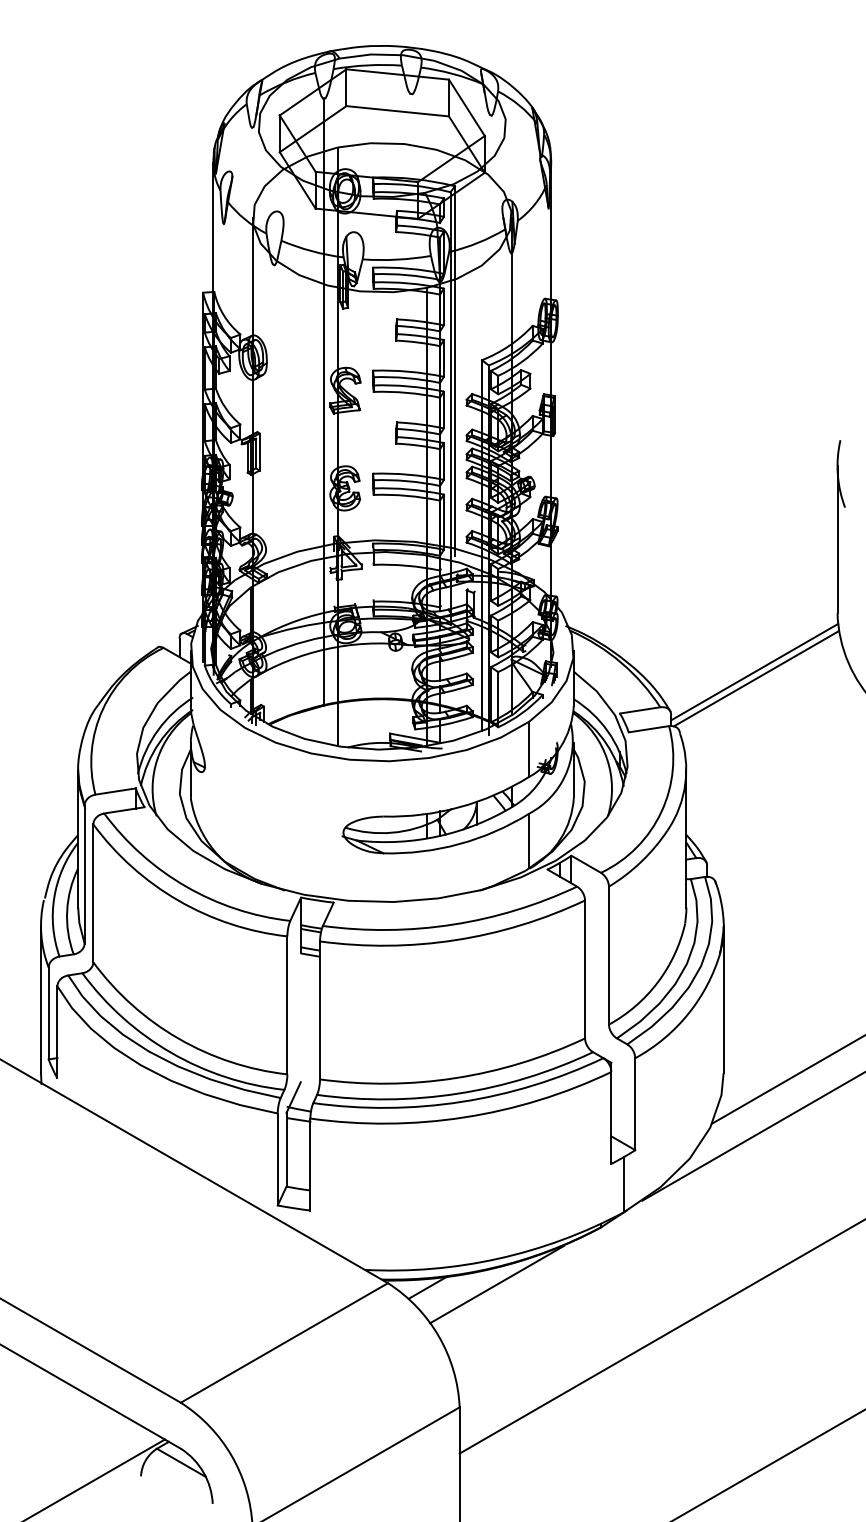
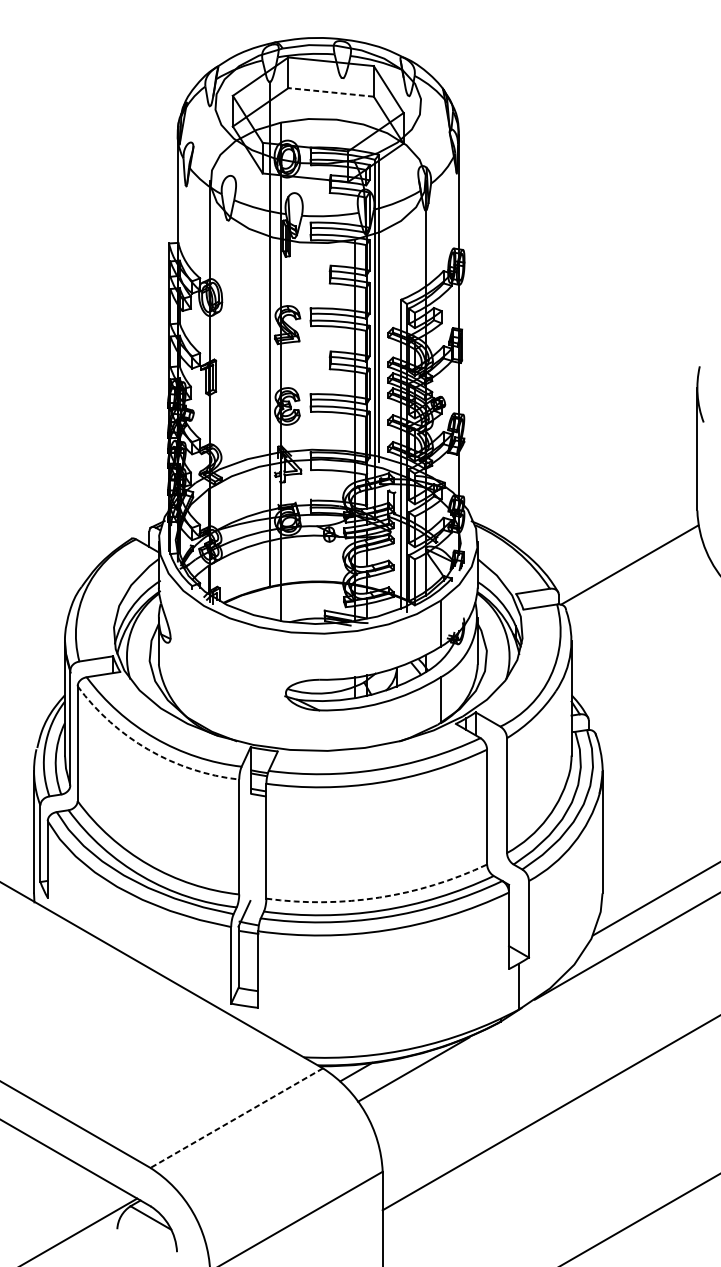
line: (397, 111) -> (330, 92), solid -> dashed
line: (754, 672) -> (628, 559), removed
arc: (178, 900) -> (148, 749), solid -> dashed
arc: (455, 1078) -> (379, 897), solid -> dashed
line: (284, 1342) -> (236, 1117), solid -> dashed

